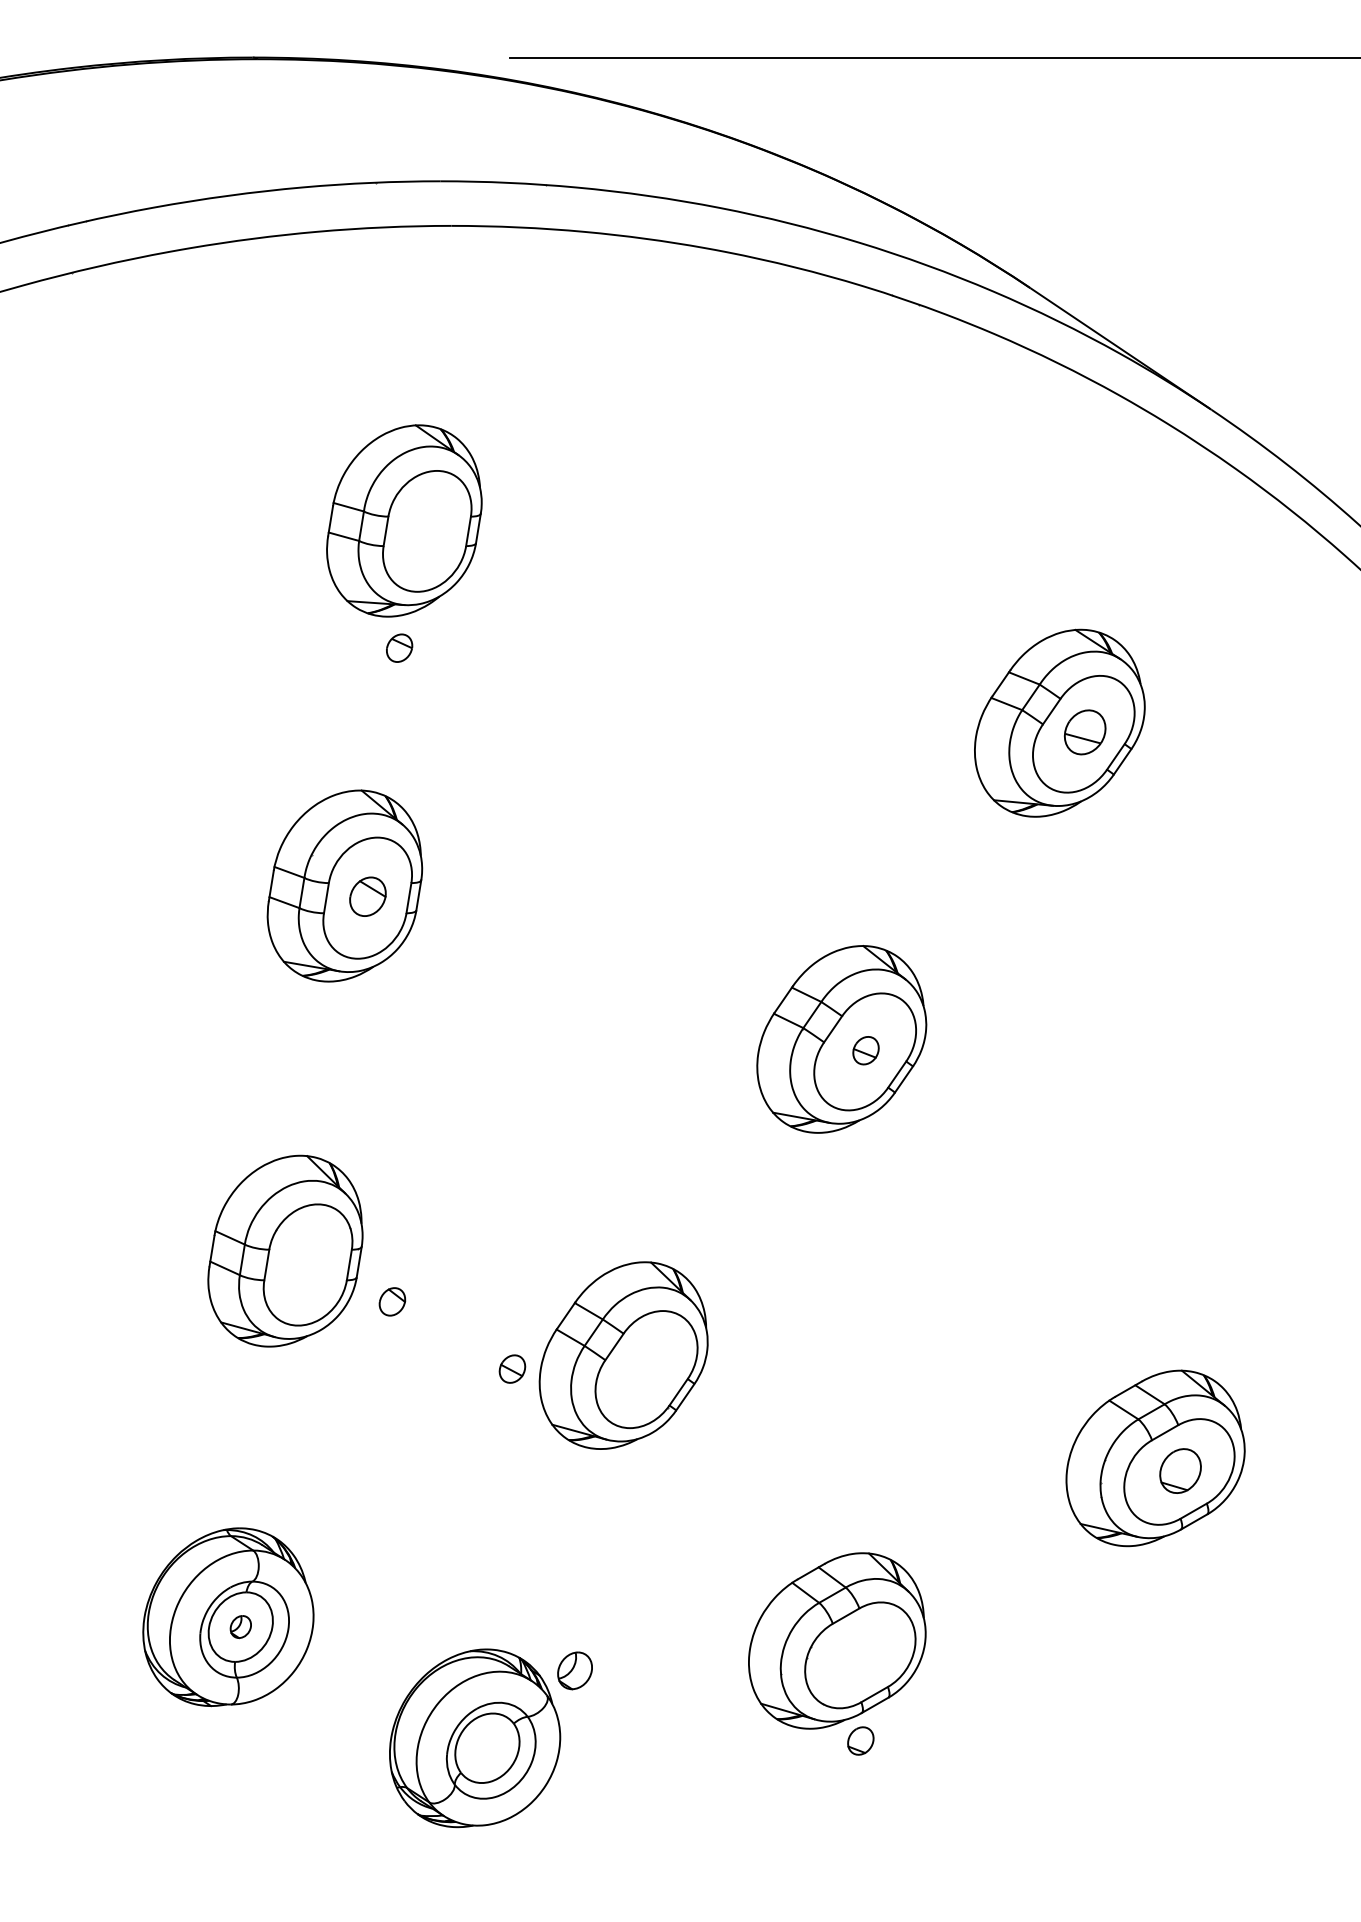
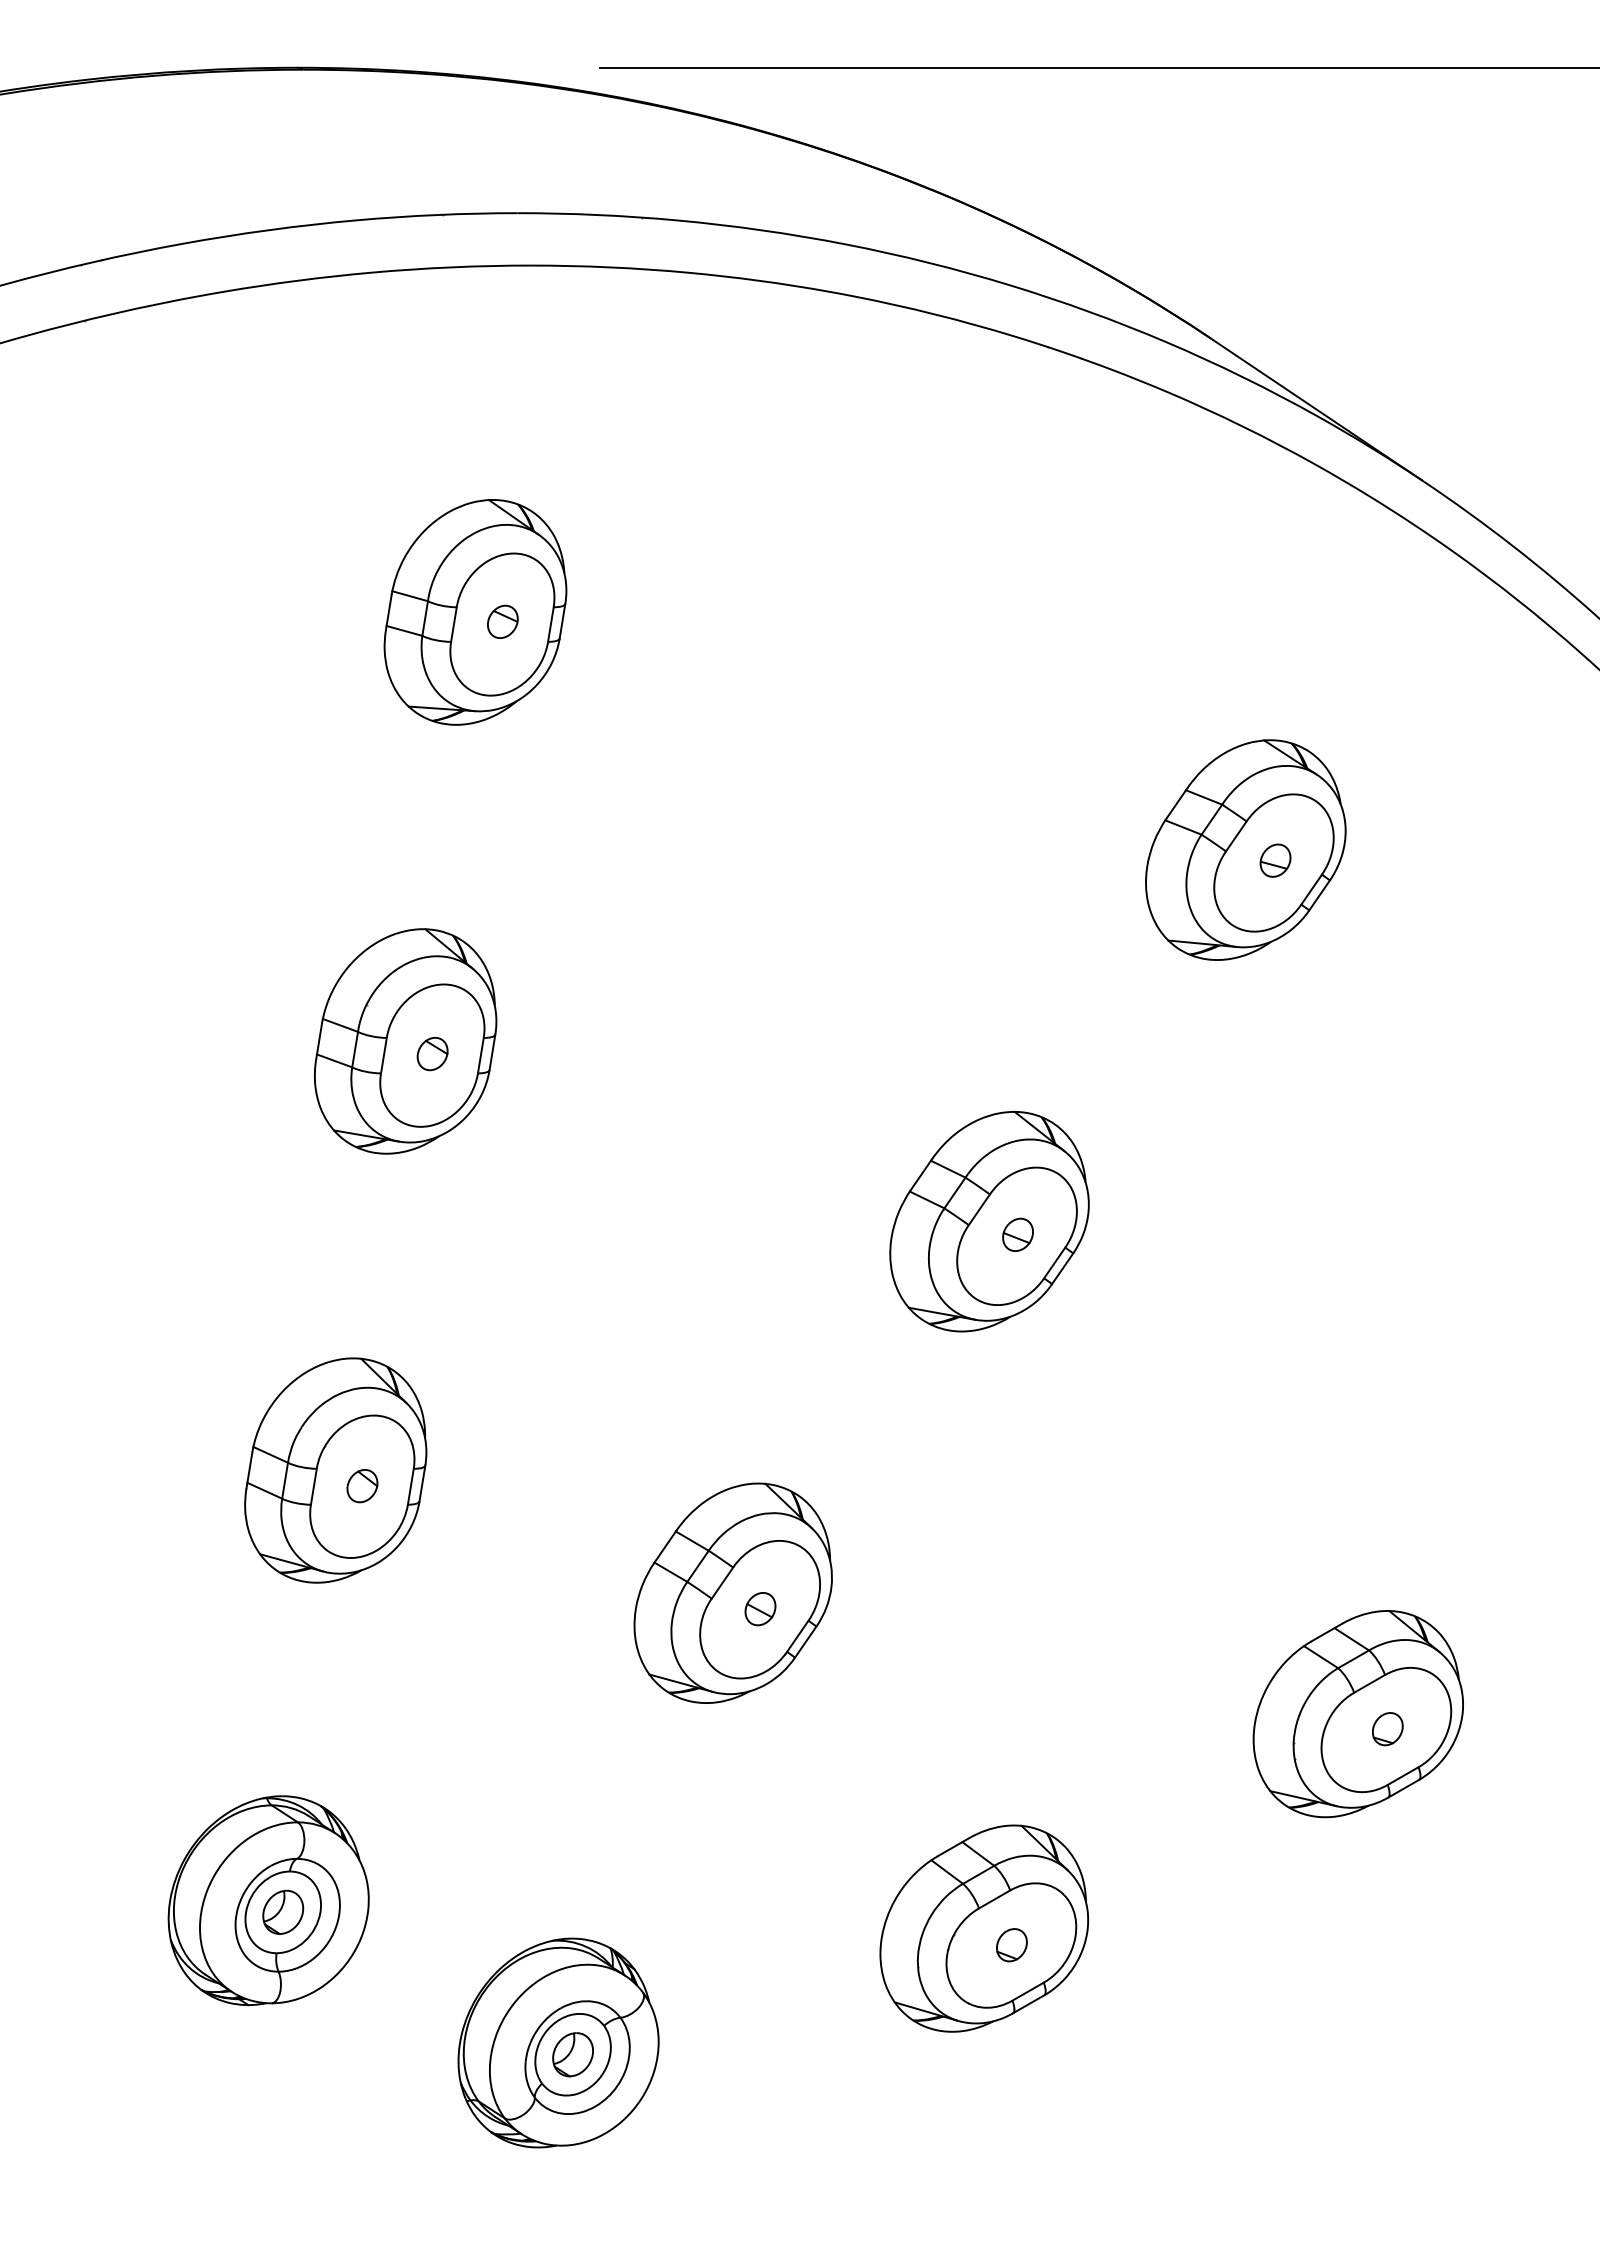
part: (399, 647) -> (502, 621), moved
part: (1085, 732) -> (1275, 860), size x0.62
part: (367, 896) -> (432, 1053), size x0.71
part: (392, 1302) -> (362, 1486), moved
part: (512, 1369) -> (760, 1609), moved
part: (1180, 1471) -> (1387, 1729), size x0.62
part: (241, 1626) -> (283, 1911), size x1.67
part: (574, 1670) -> (572, 2054), moved
part: (860, 1741) -> (1011, 1945), moved

